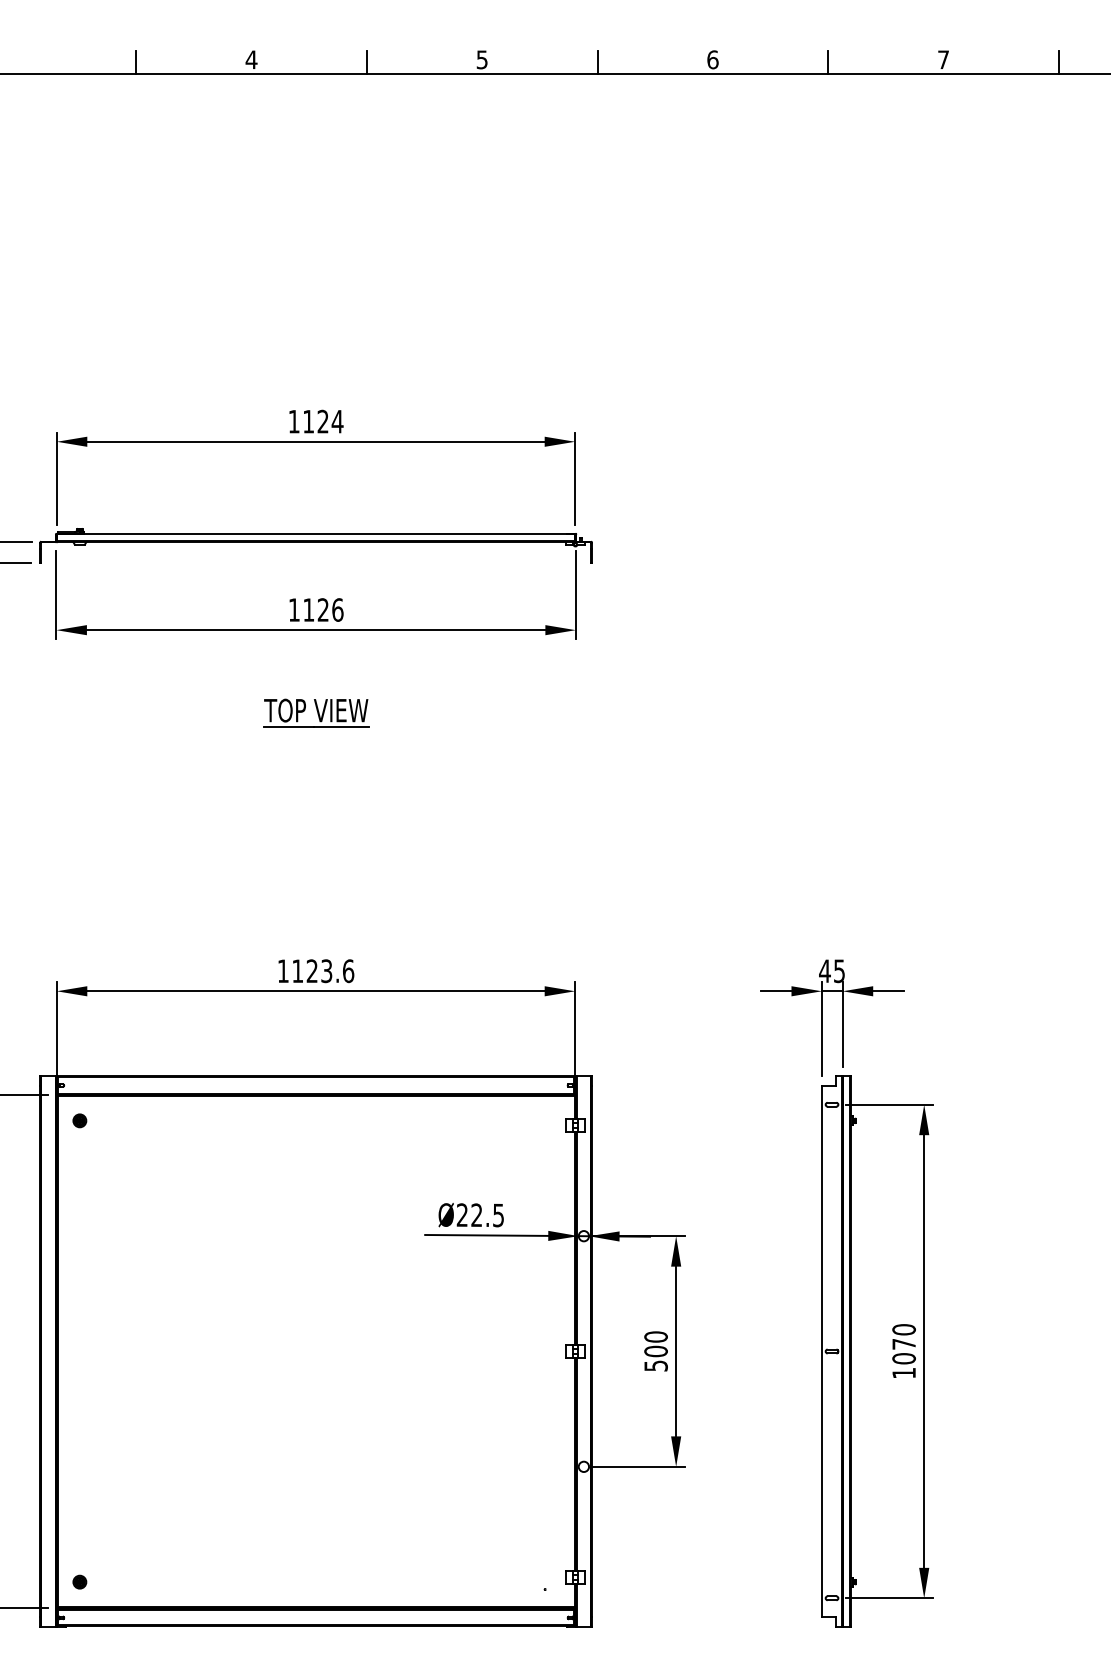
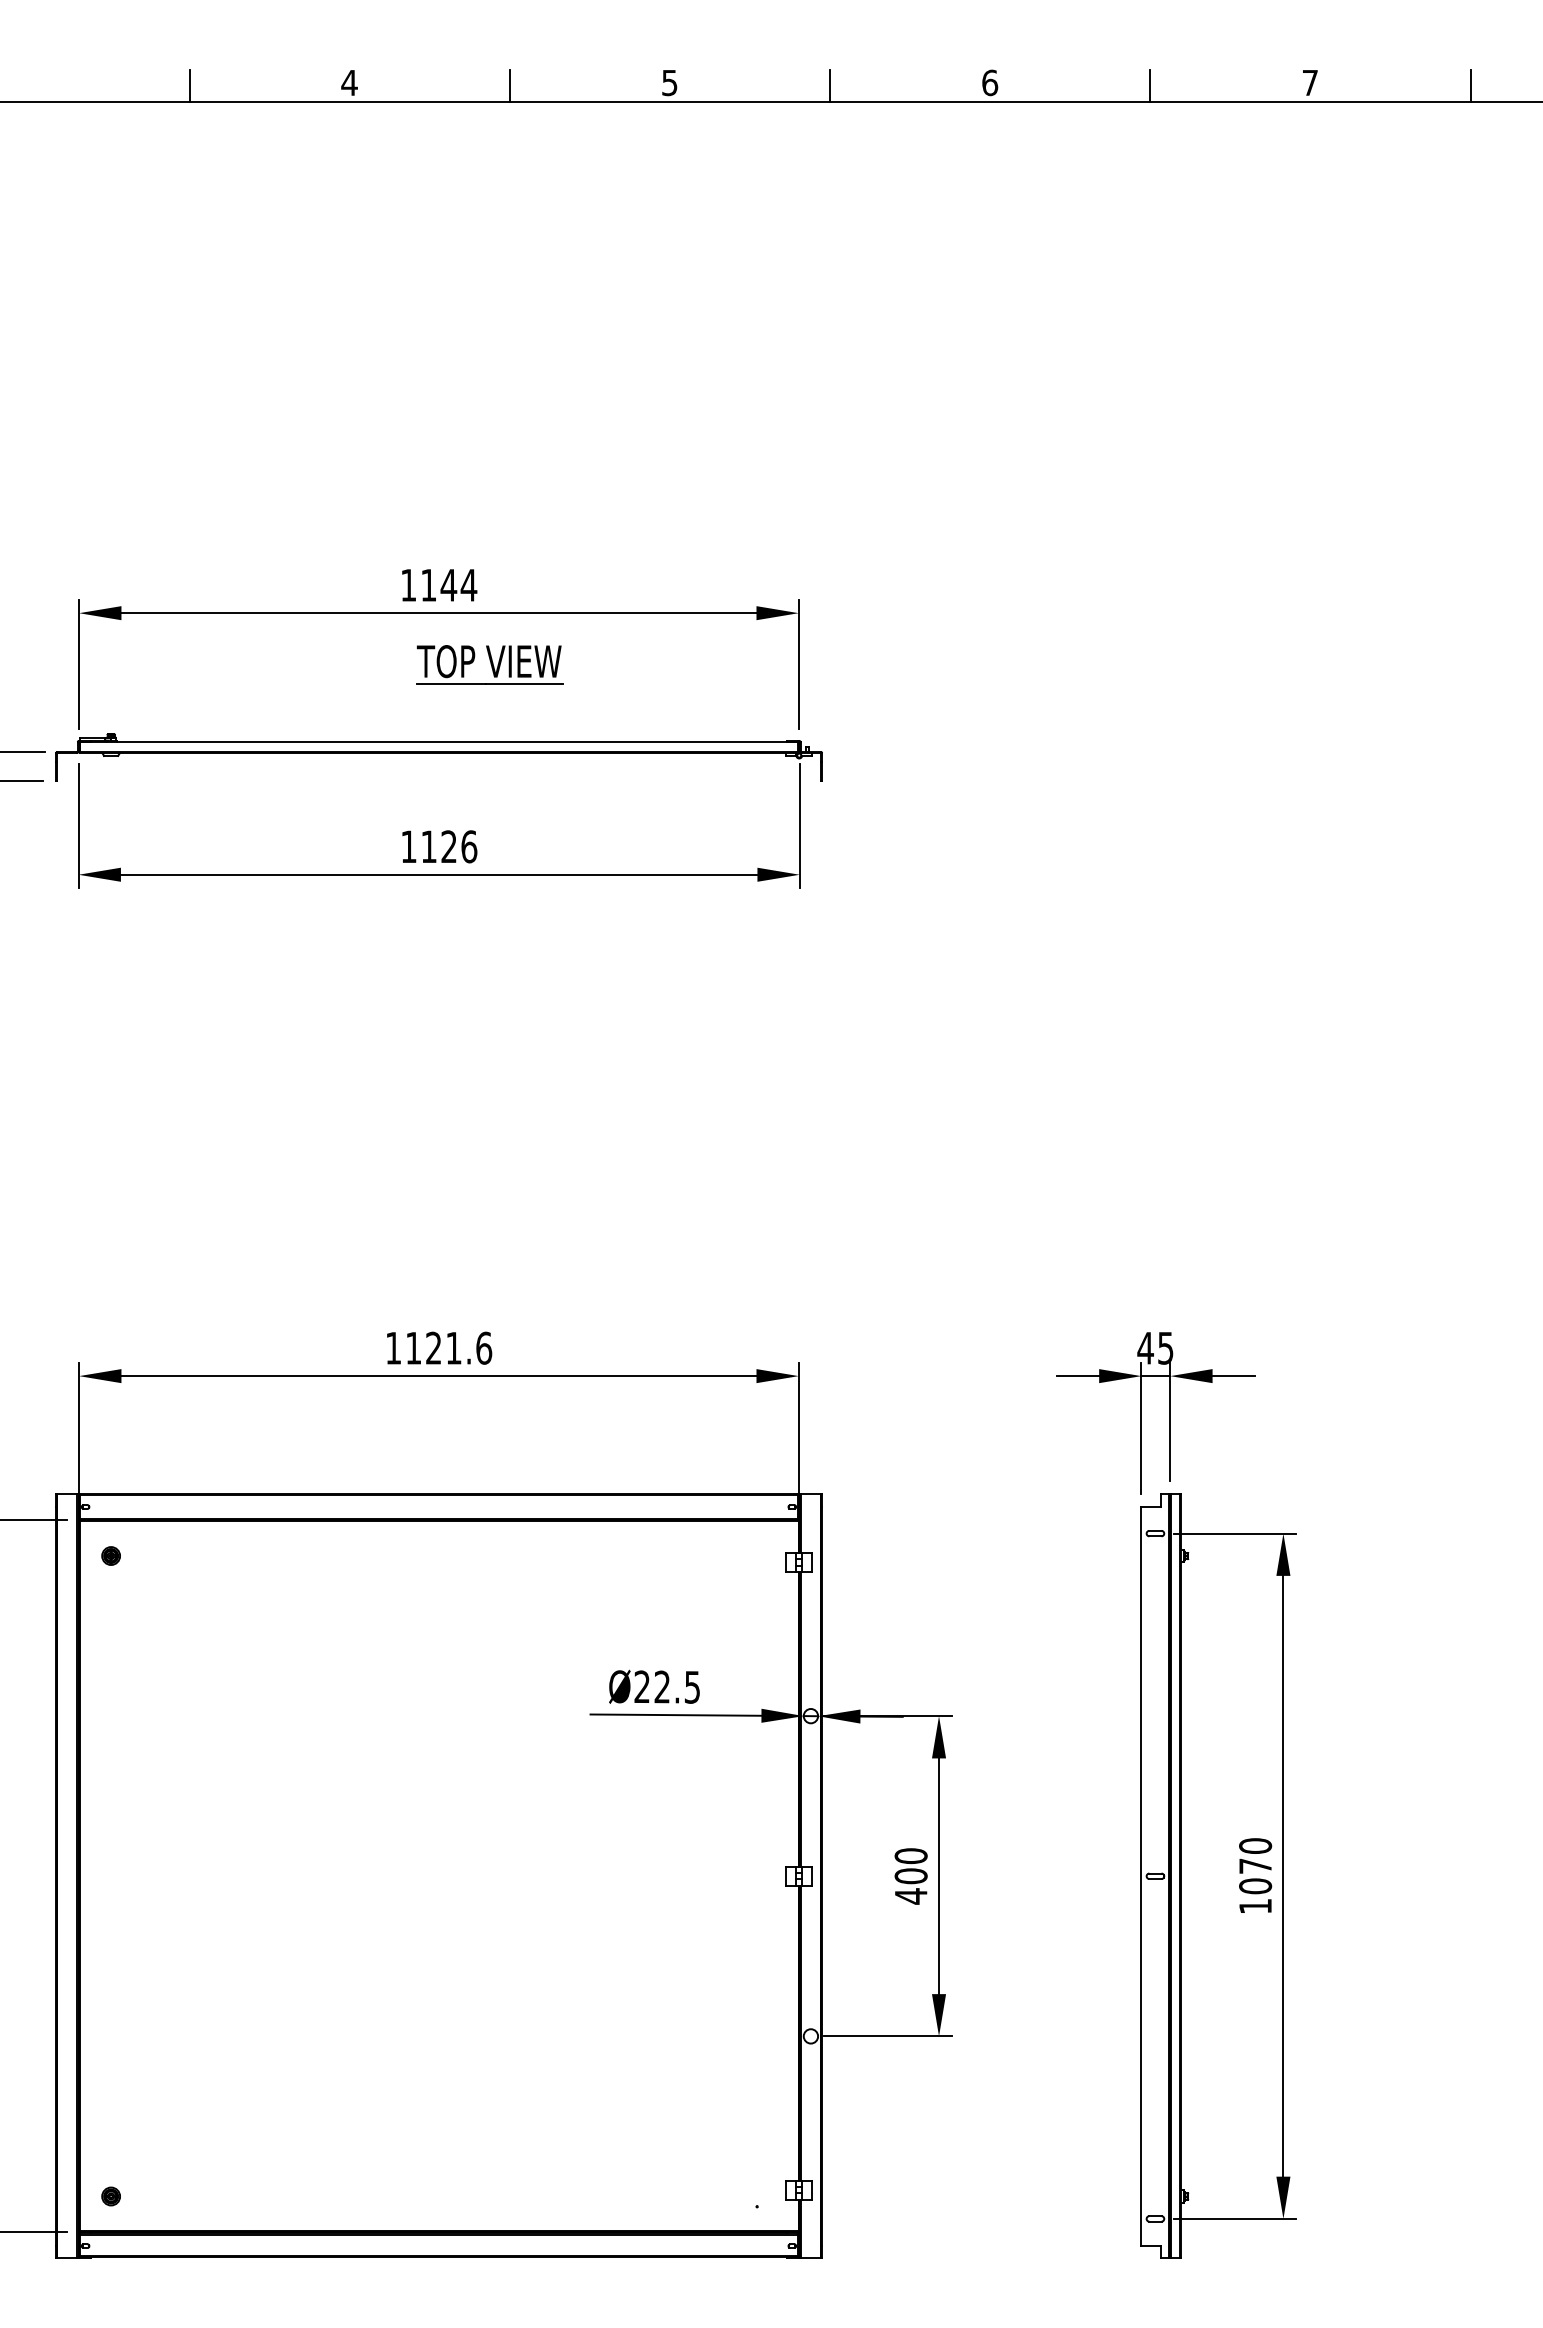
text: (323, 421) -> (449, 585), 1124 -> 1144
part: (316, 712) -> (489, 664), moved
text: (326, 971) -> (453, 1348), 1123.6 -> 1121.6
text: (655, 1366) -> (910, 1897), 500 -> 400

